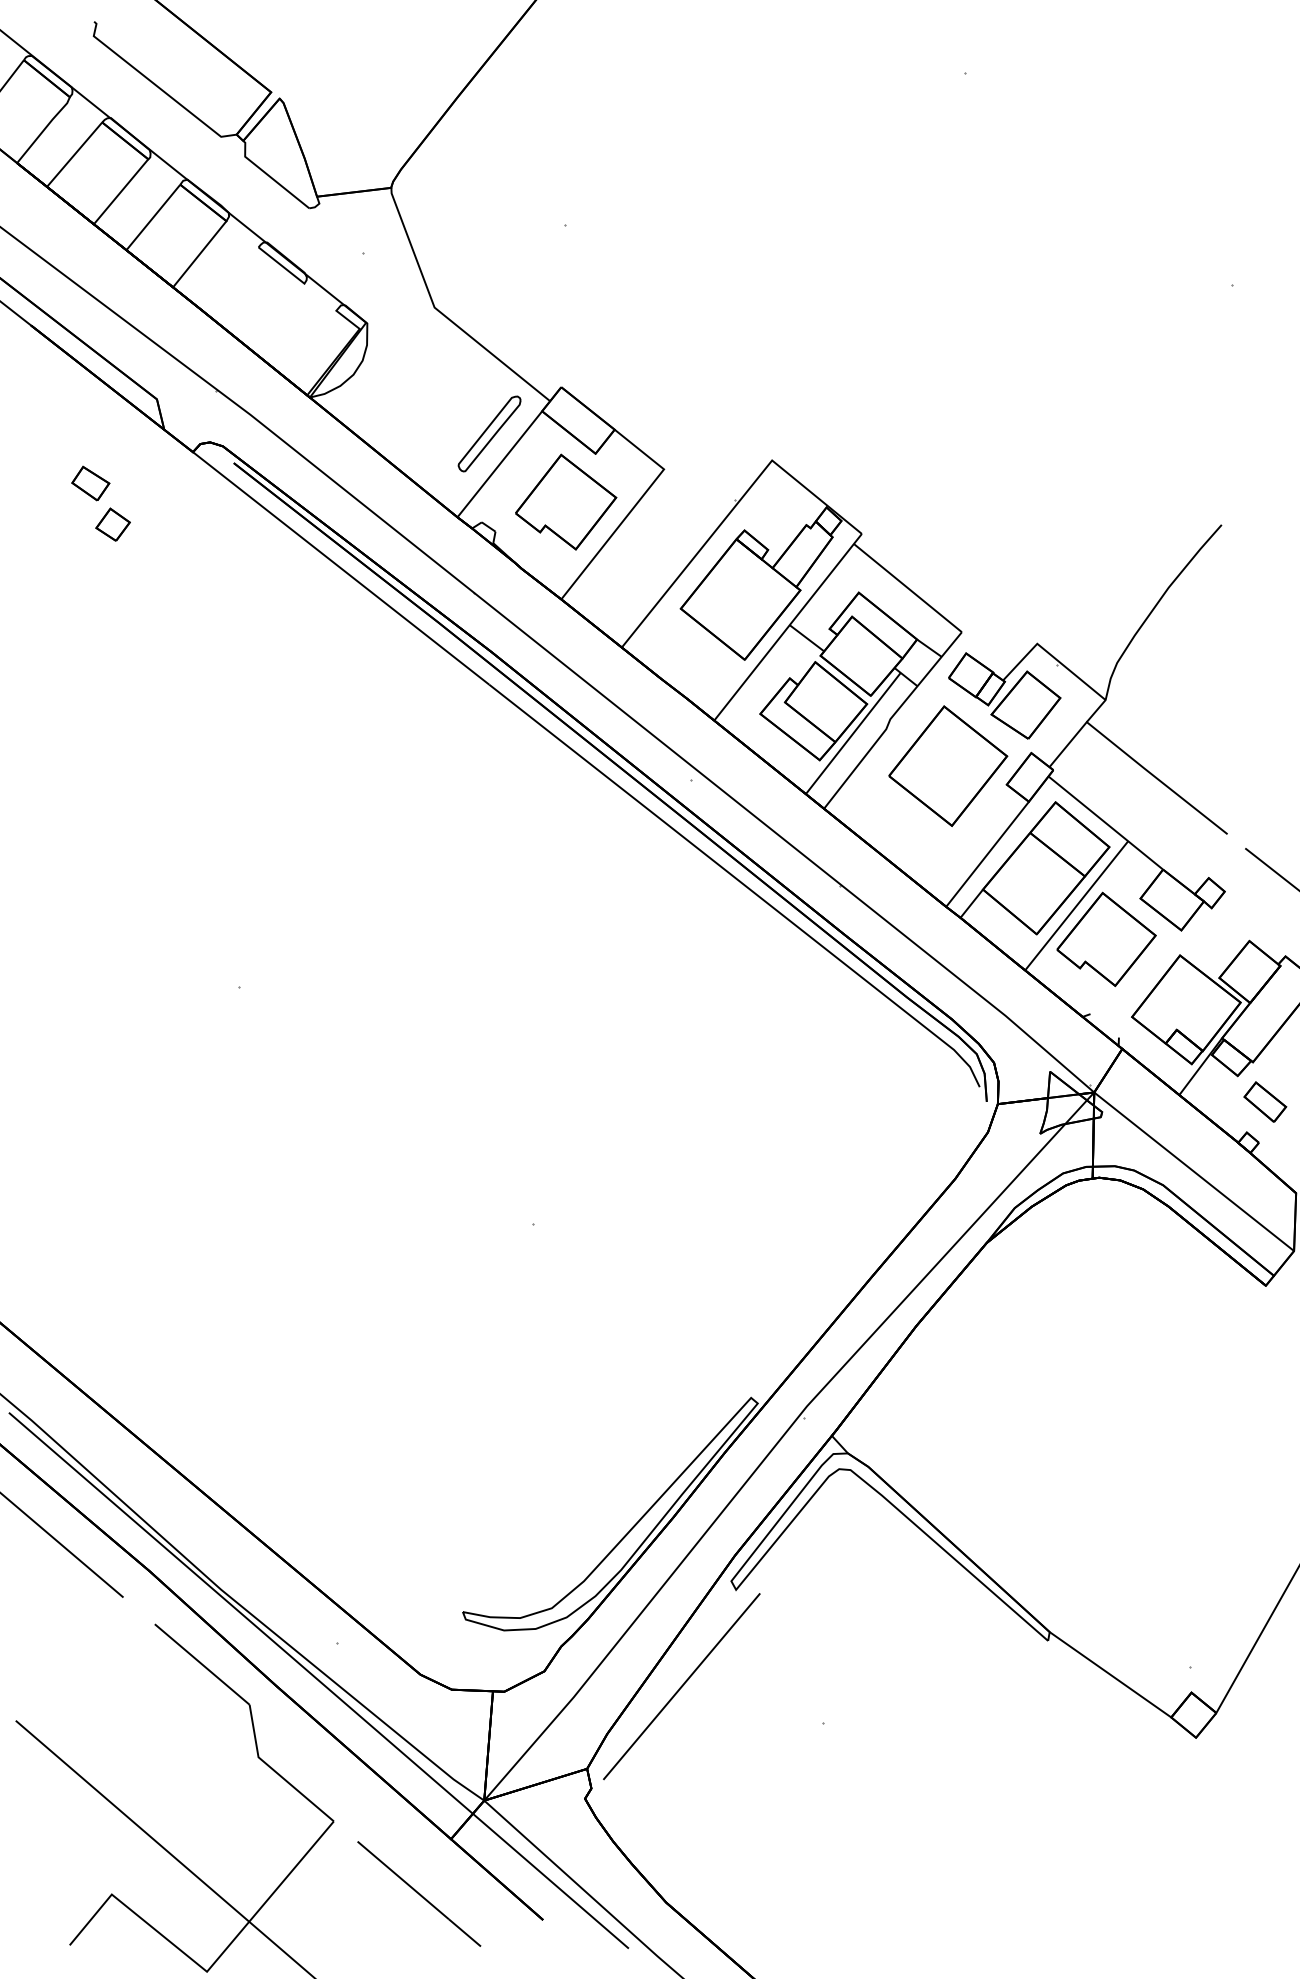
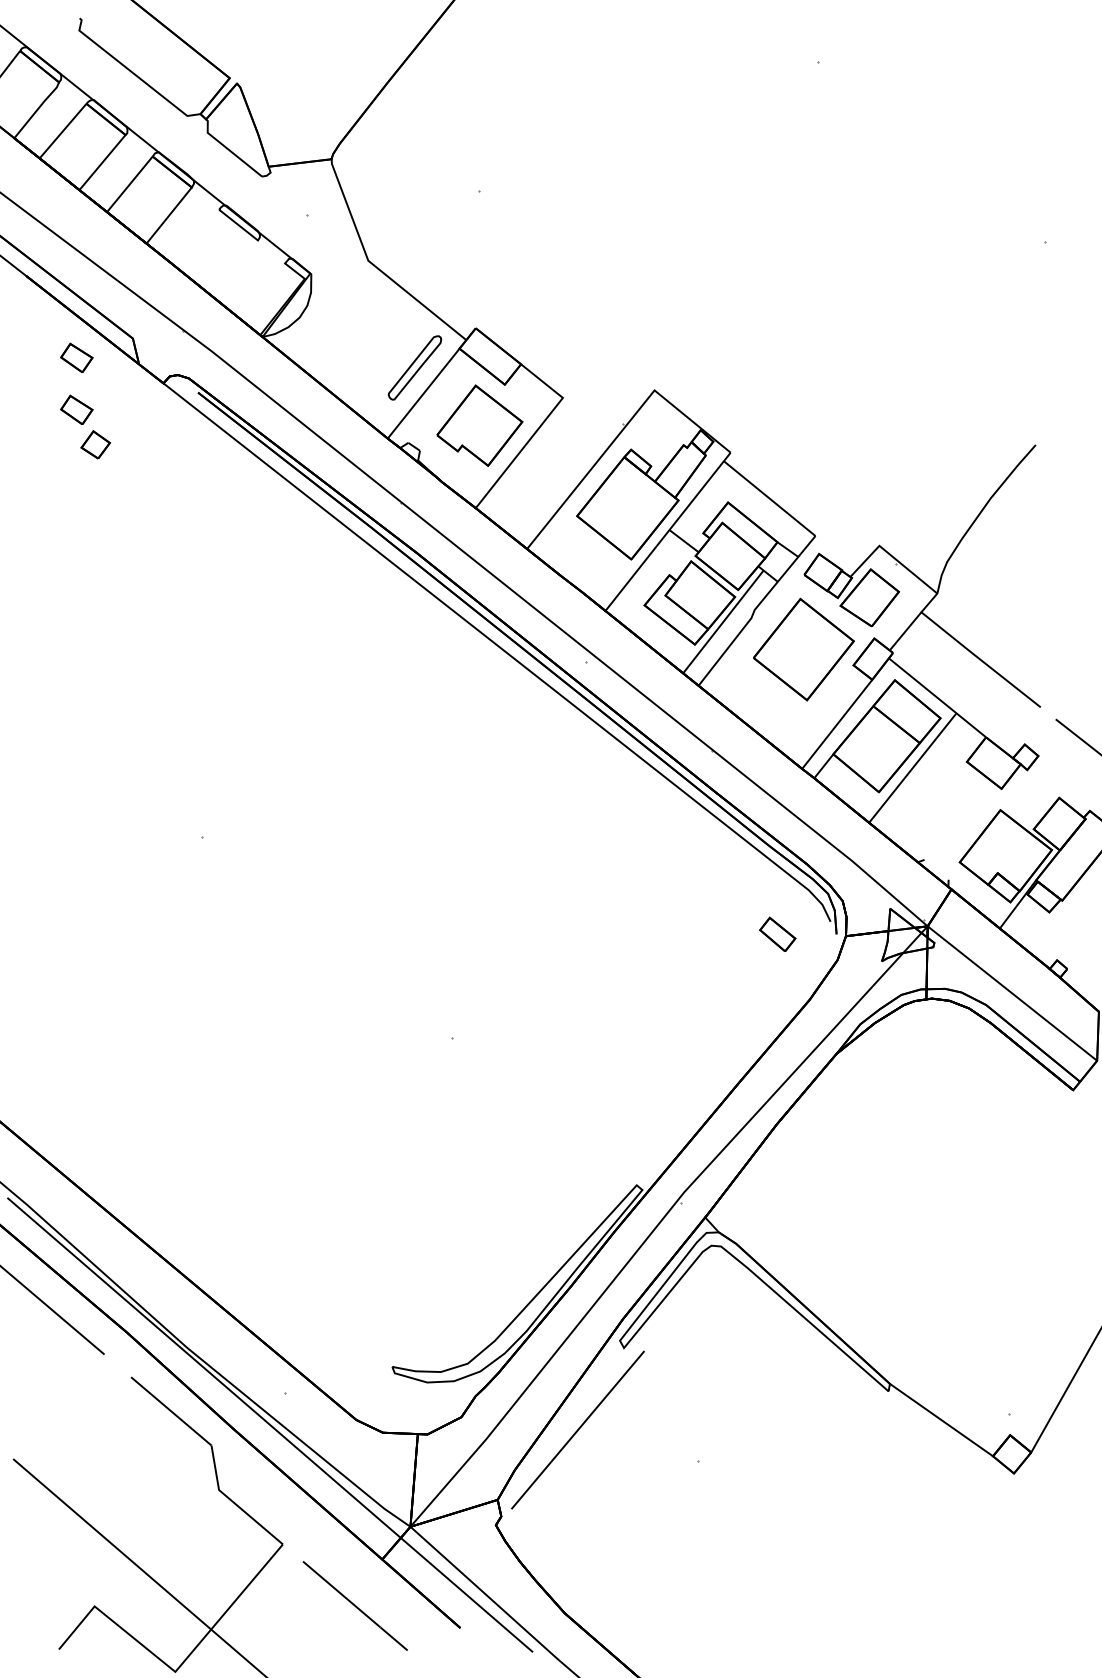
part: (90, 421) -> (76, 357), added
part: (1105, 939) -> (937, 796), removed
part: (1265, 1100) -> (777, 933), moved

